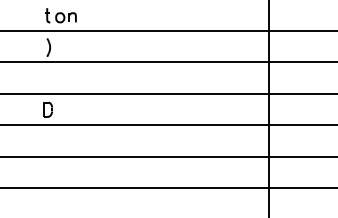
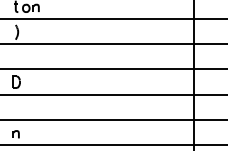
part: (47, 174) -> (16, 134), added

